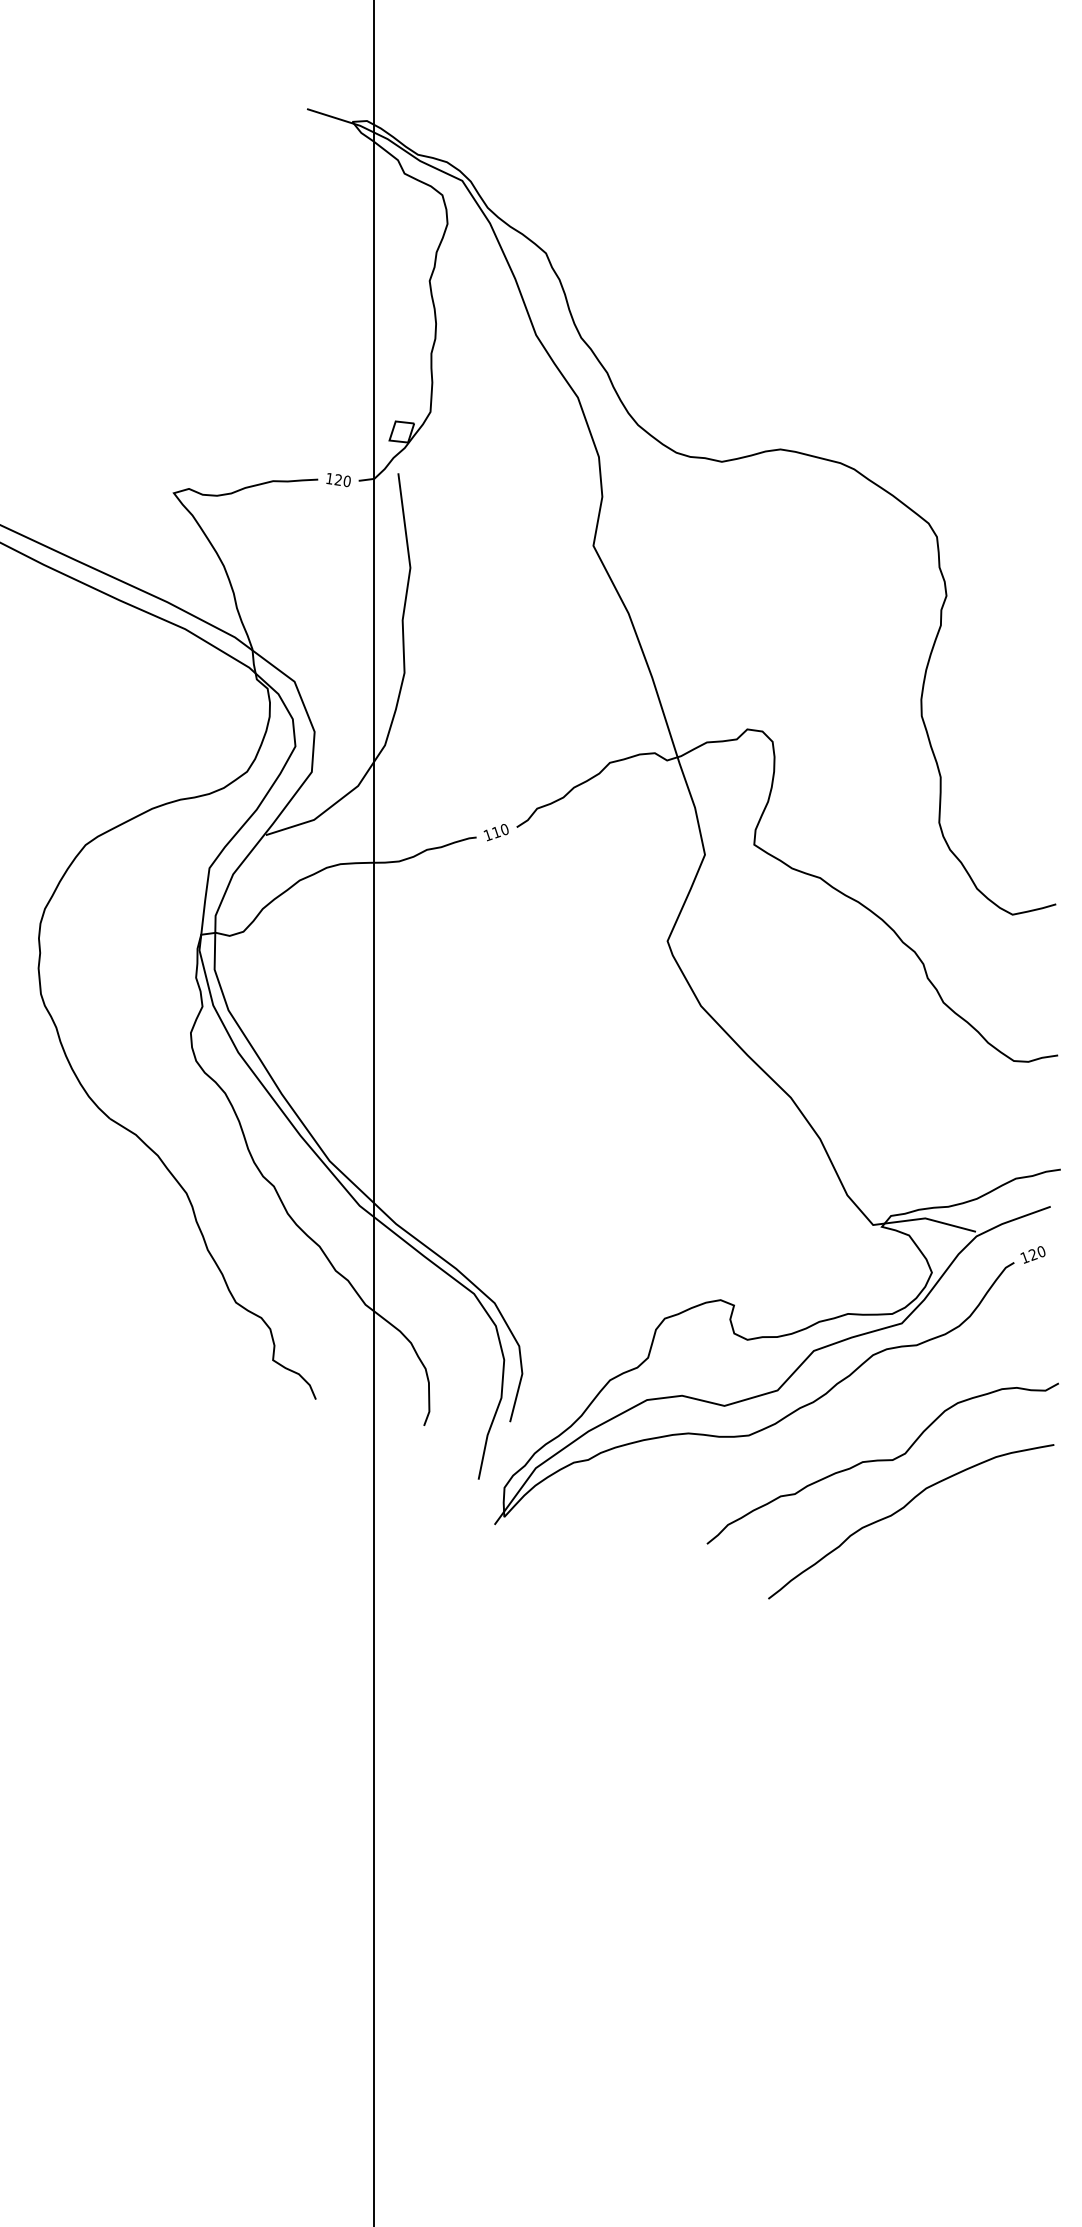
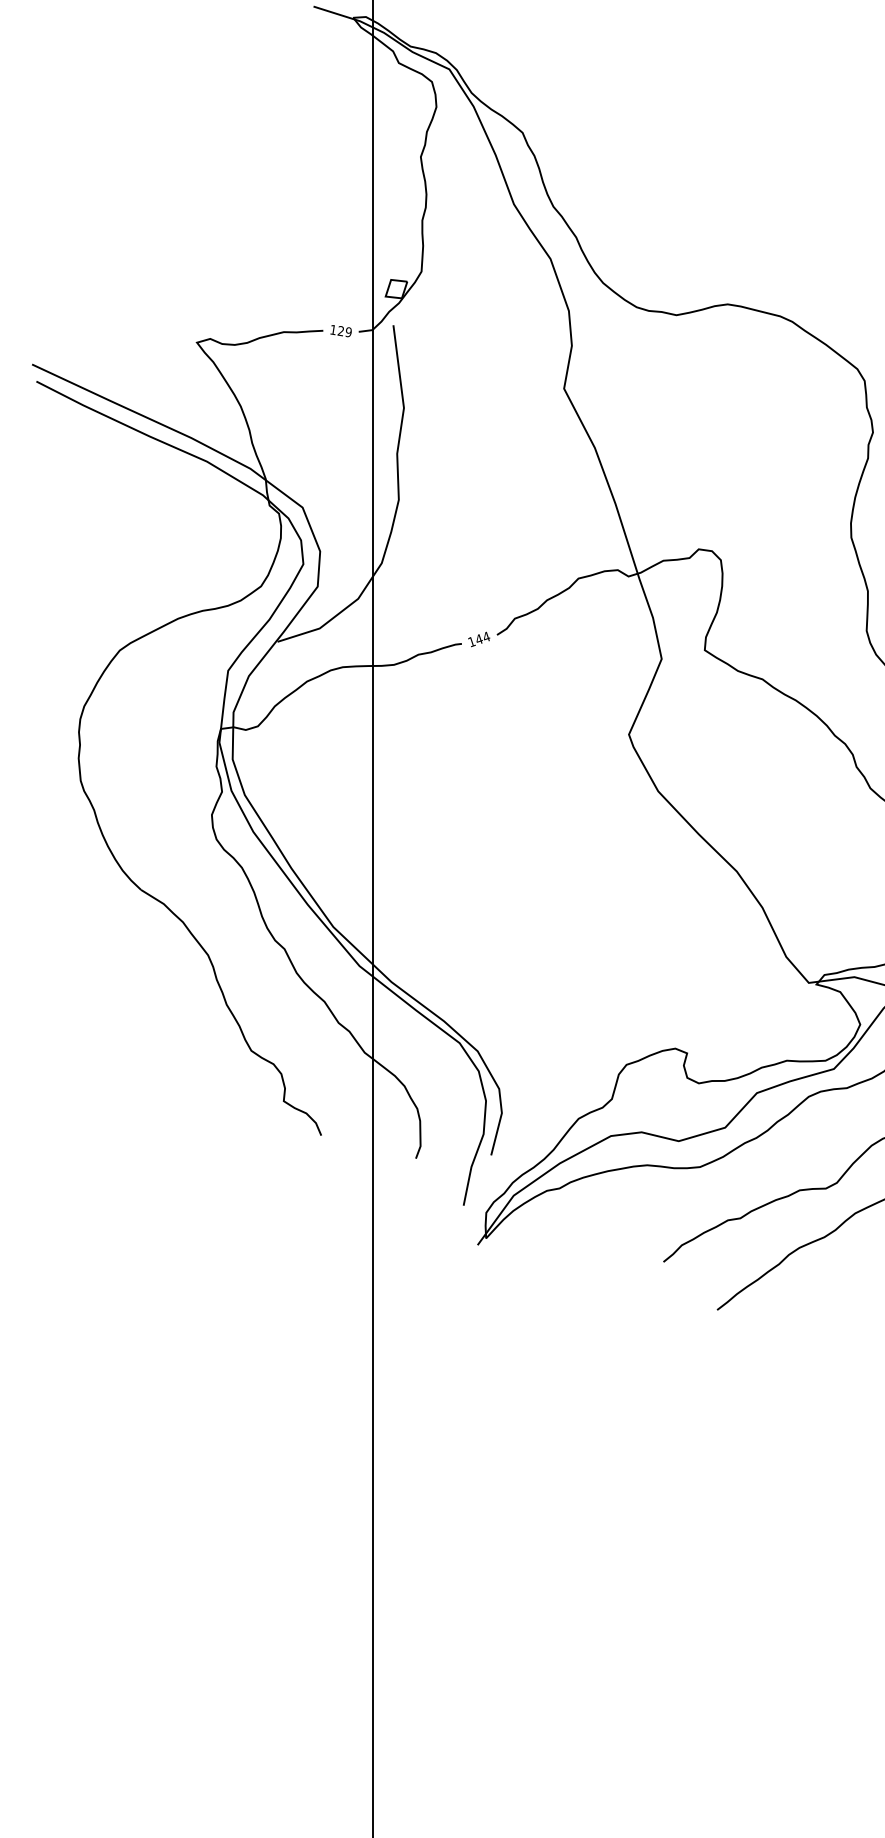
text: (346, 480) -> (348, 331), 120 -> 129
text: (500, 830) -> (482, 637), 110 -> 144

